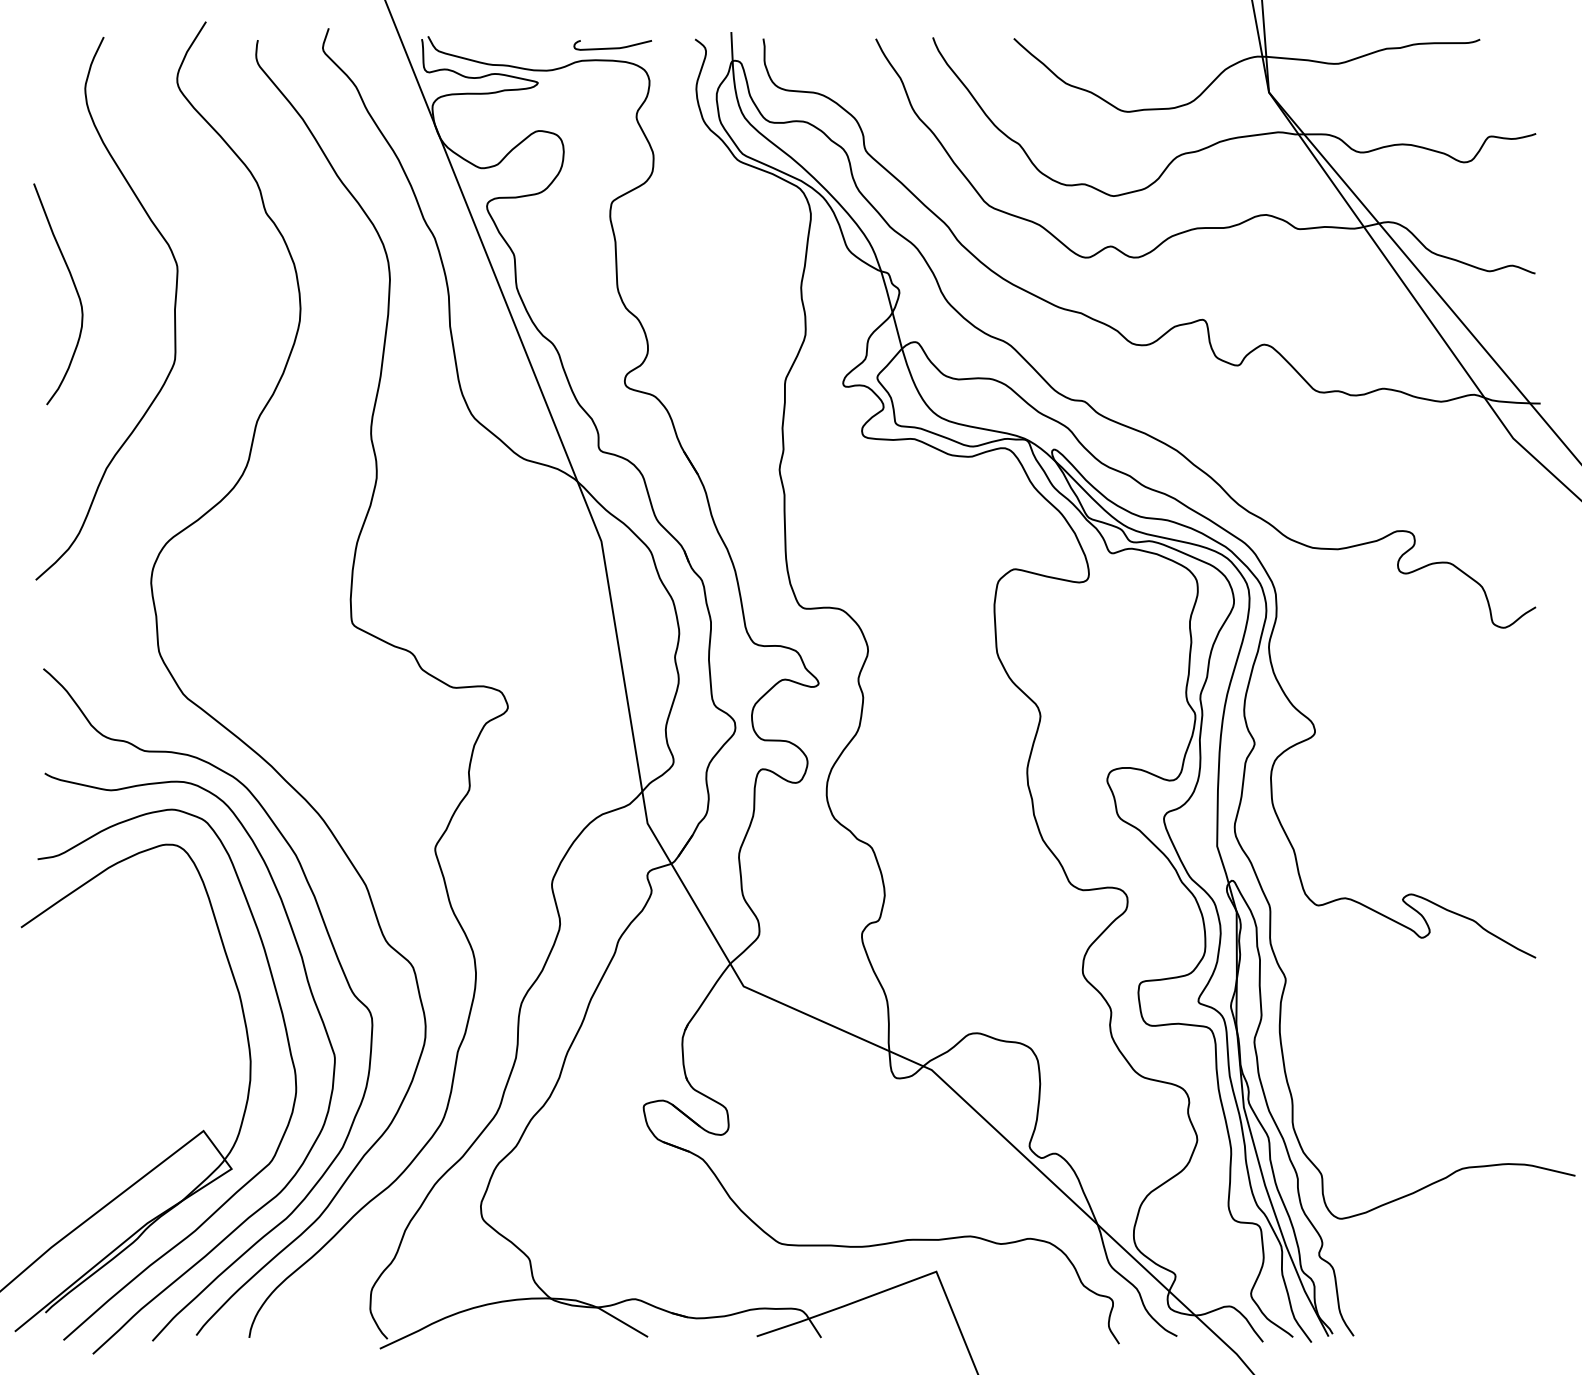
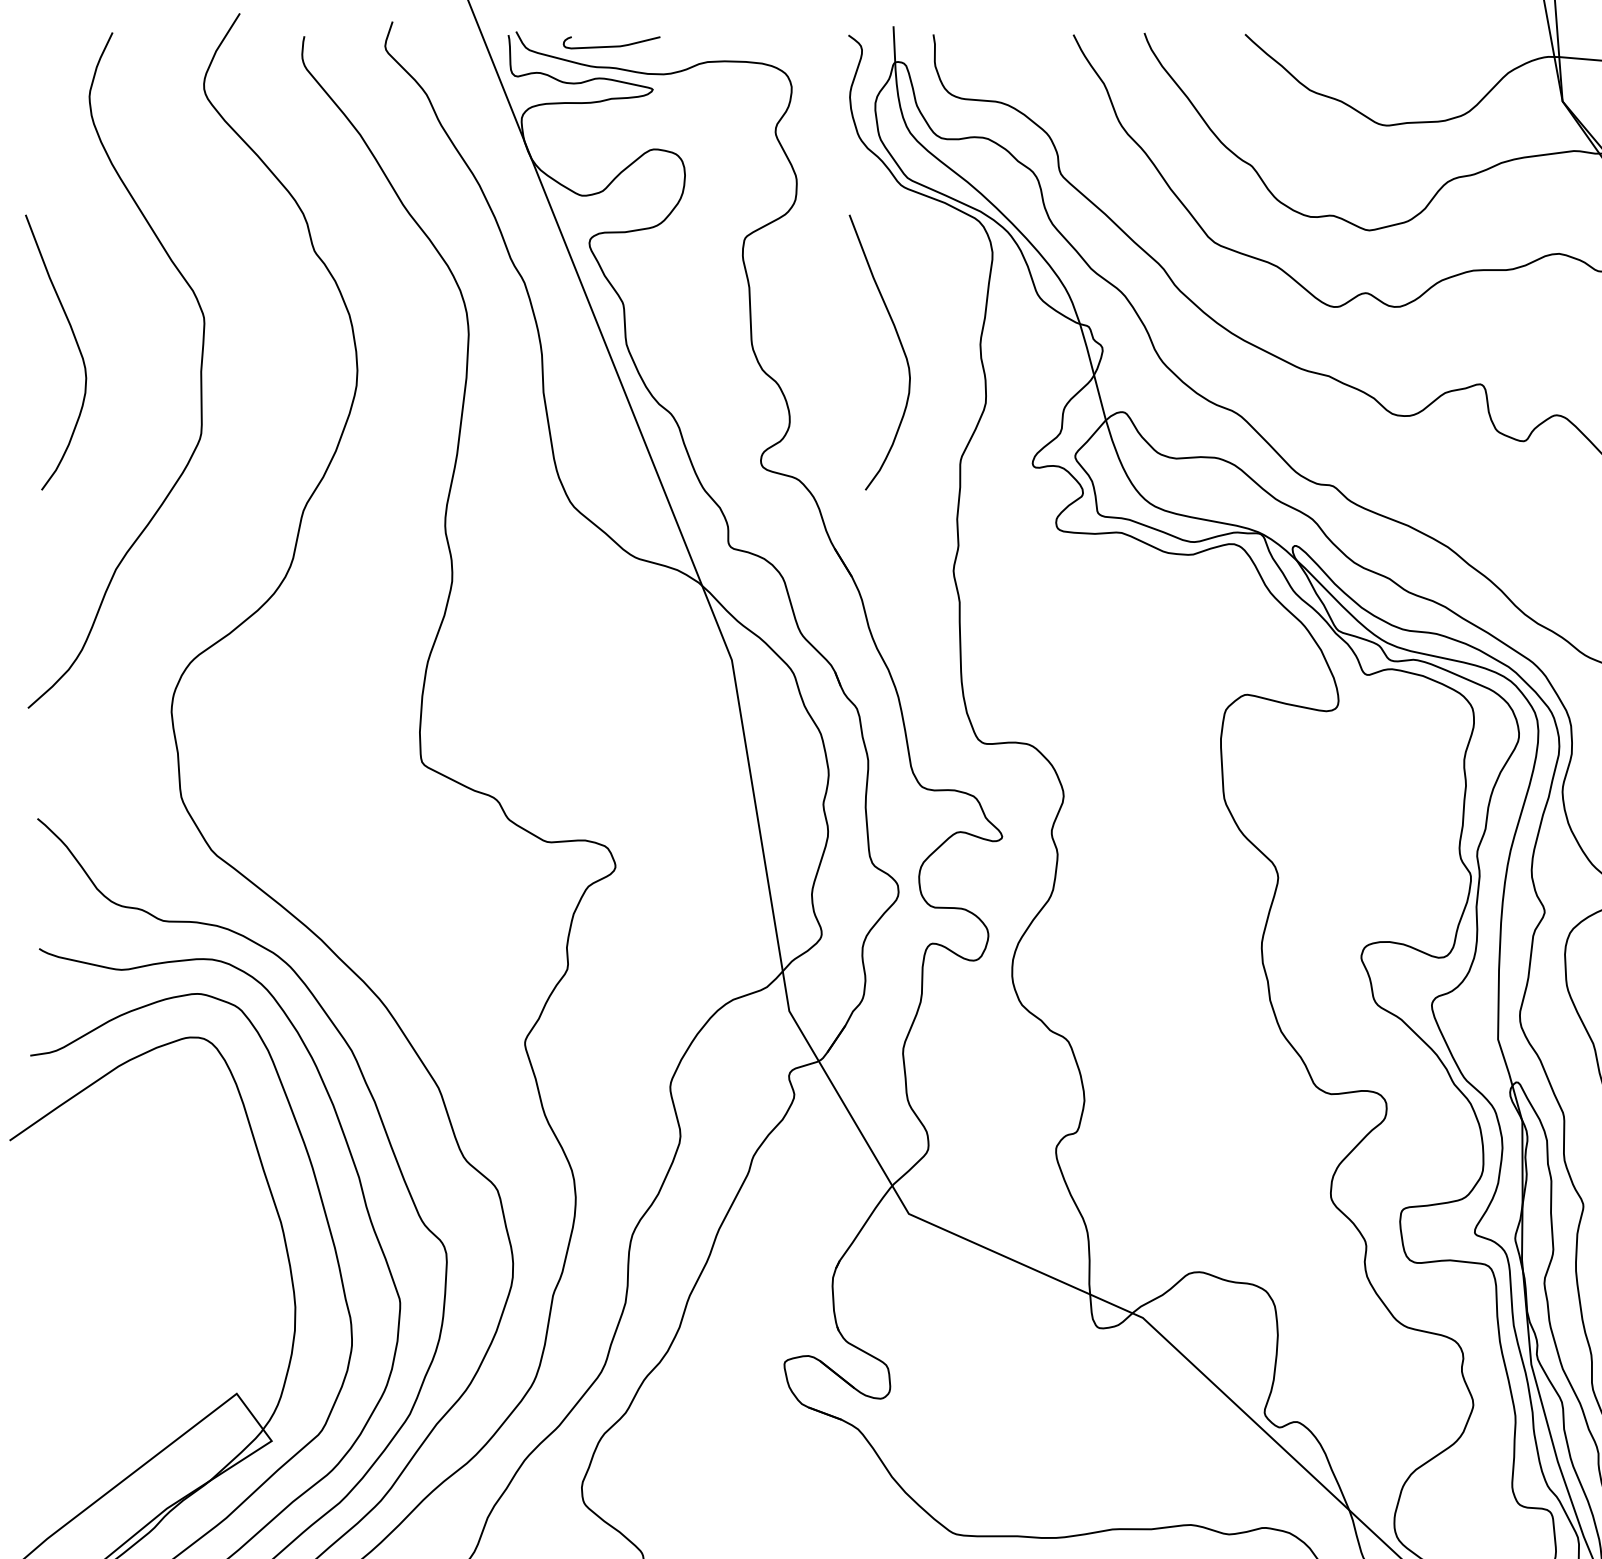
curve: (612, 47) -> (611, 45), moved
curve: (736, 287) -> (899, 344), added

